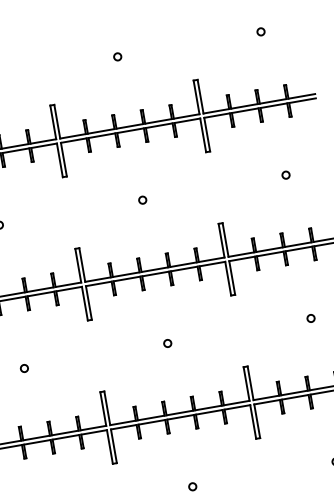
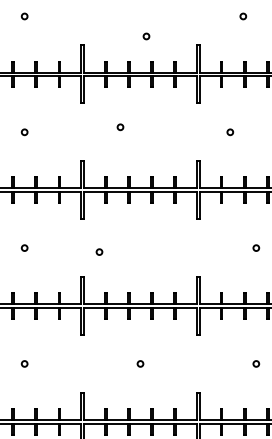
circle: (261, 31) -> (243, 16), moved
circle: (117, 56) -> (146, 36), moved
circle: (286, 175) -> (230, 132), moved
circle: (142, 200) -> (120, 127), moved
circle: (167, 342) -> (99, 251), moved

